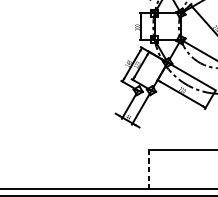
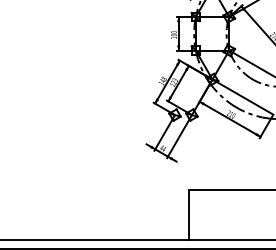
line: (149, 169) -> (189, 215), dashed -> solid

